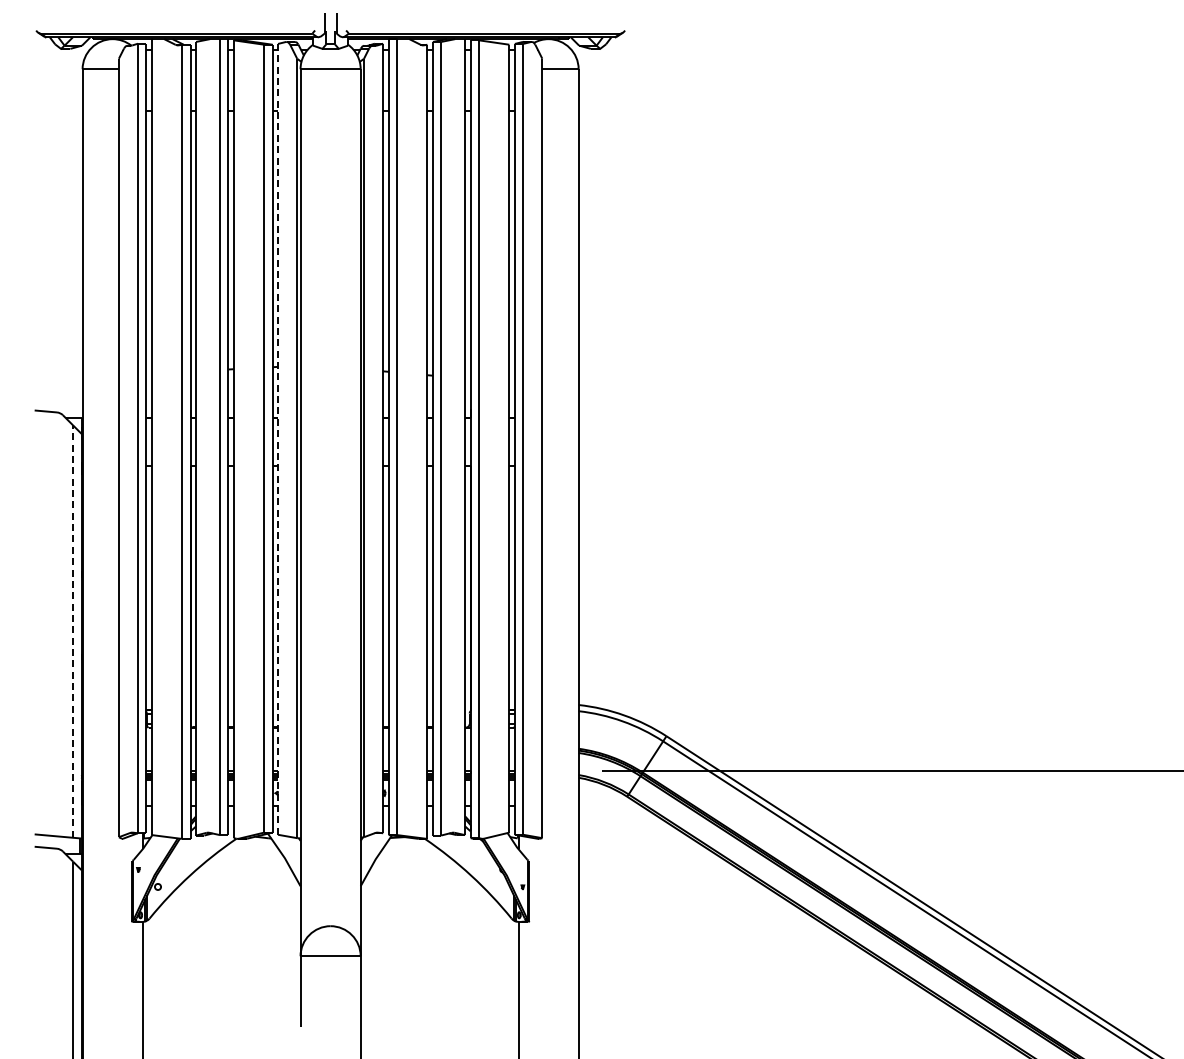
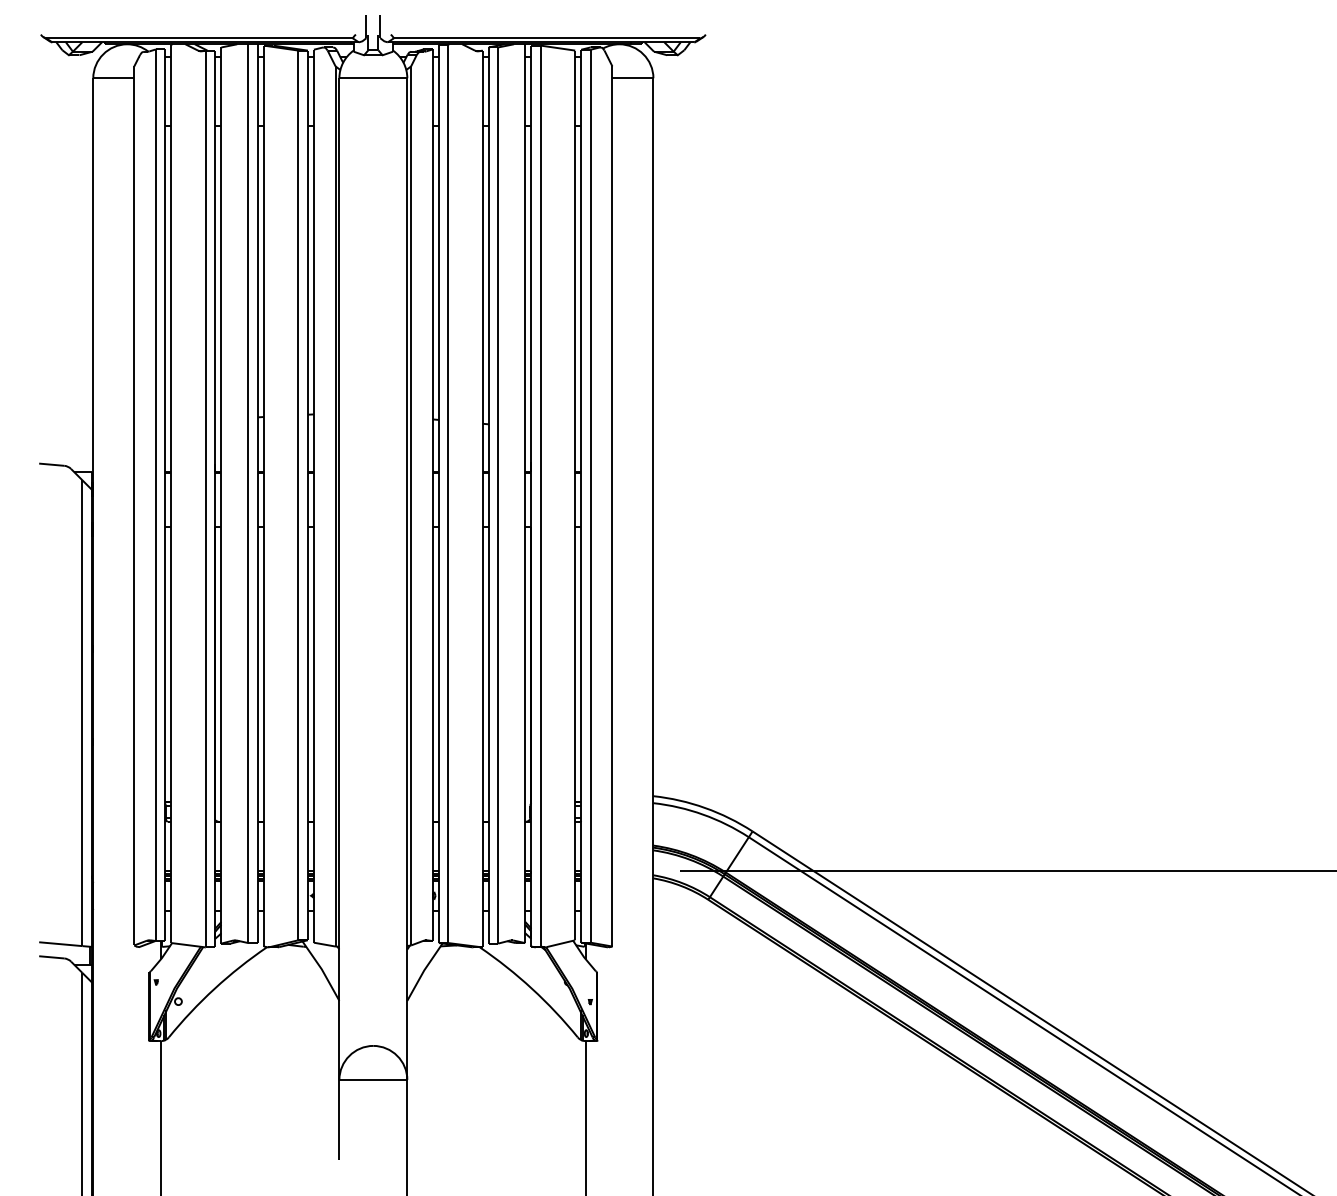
line: (278, 439) -> (314, 496), dashed -> solid
line: (73, 631) -> (83, 713), dashed -> solid

